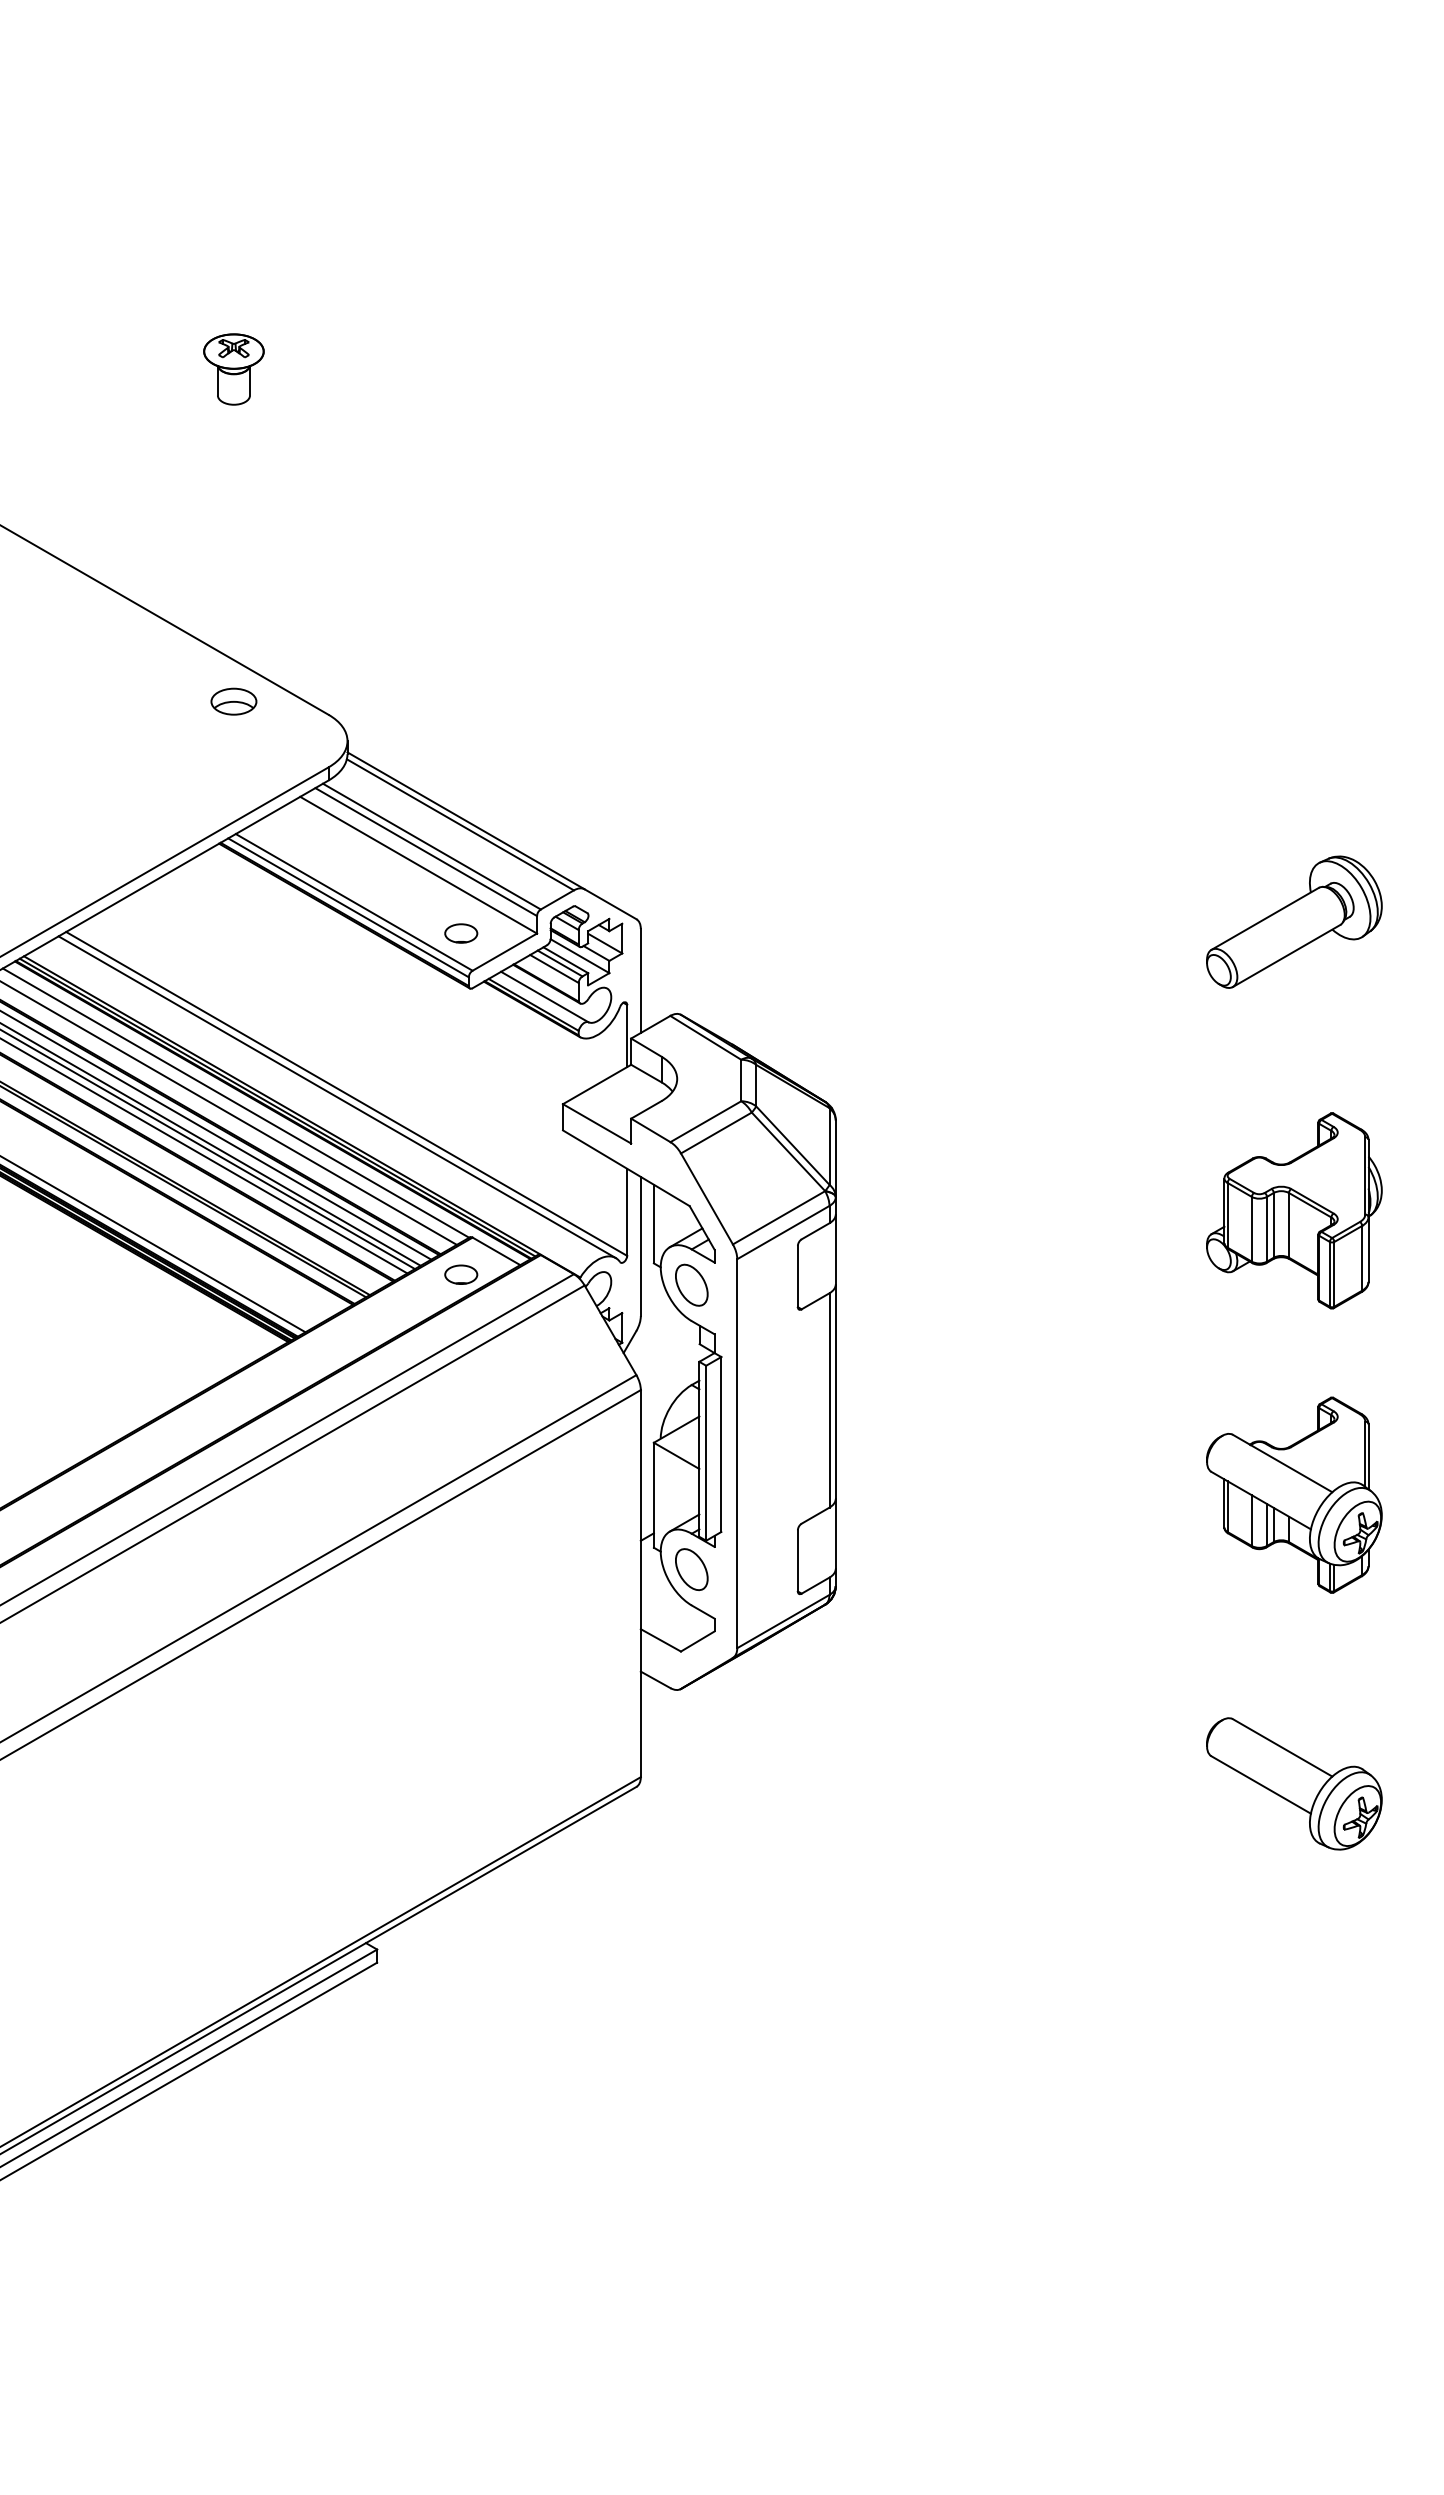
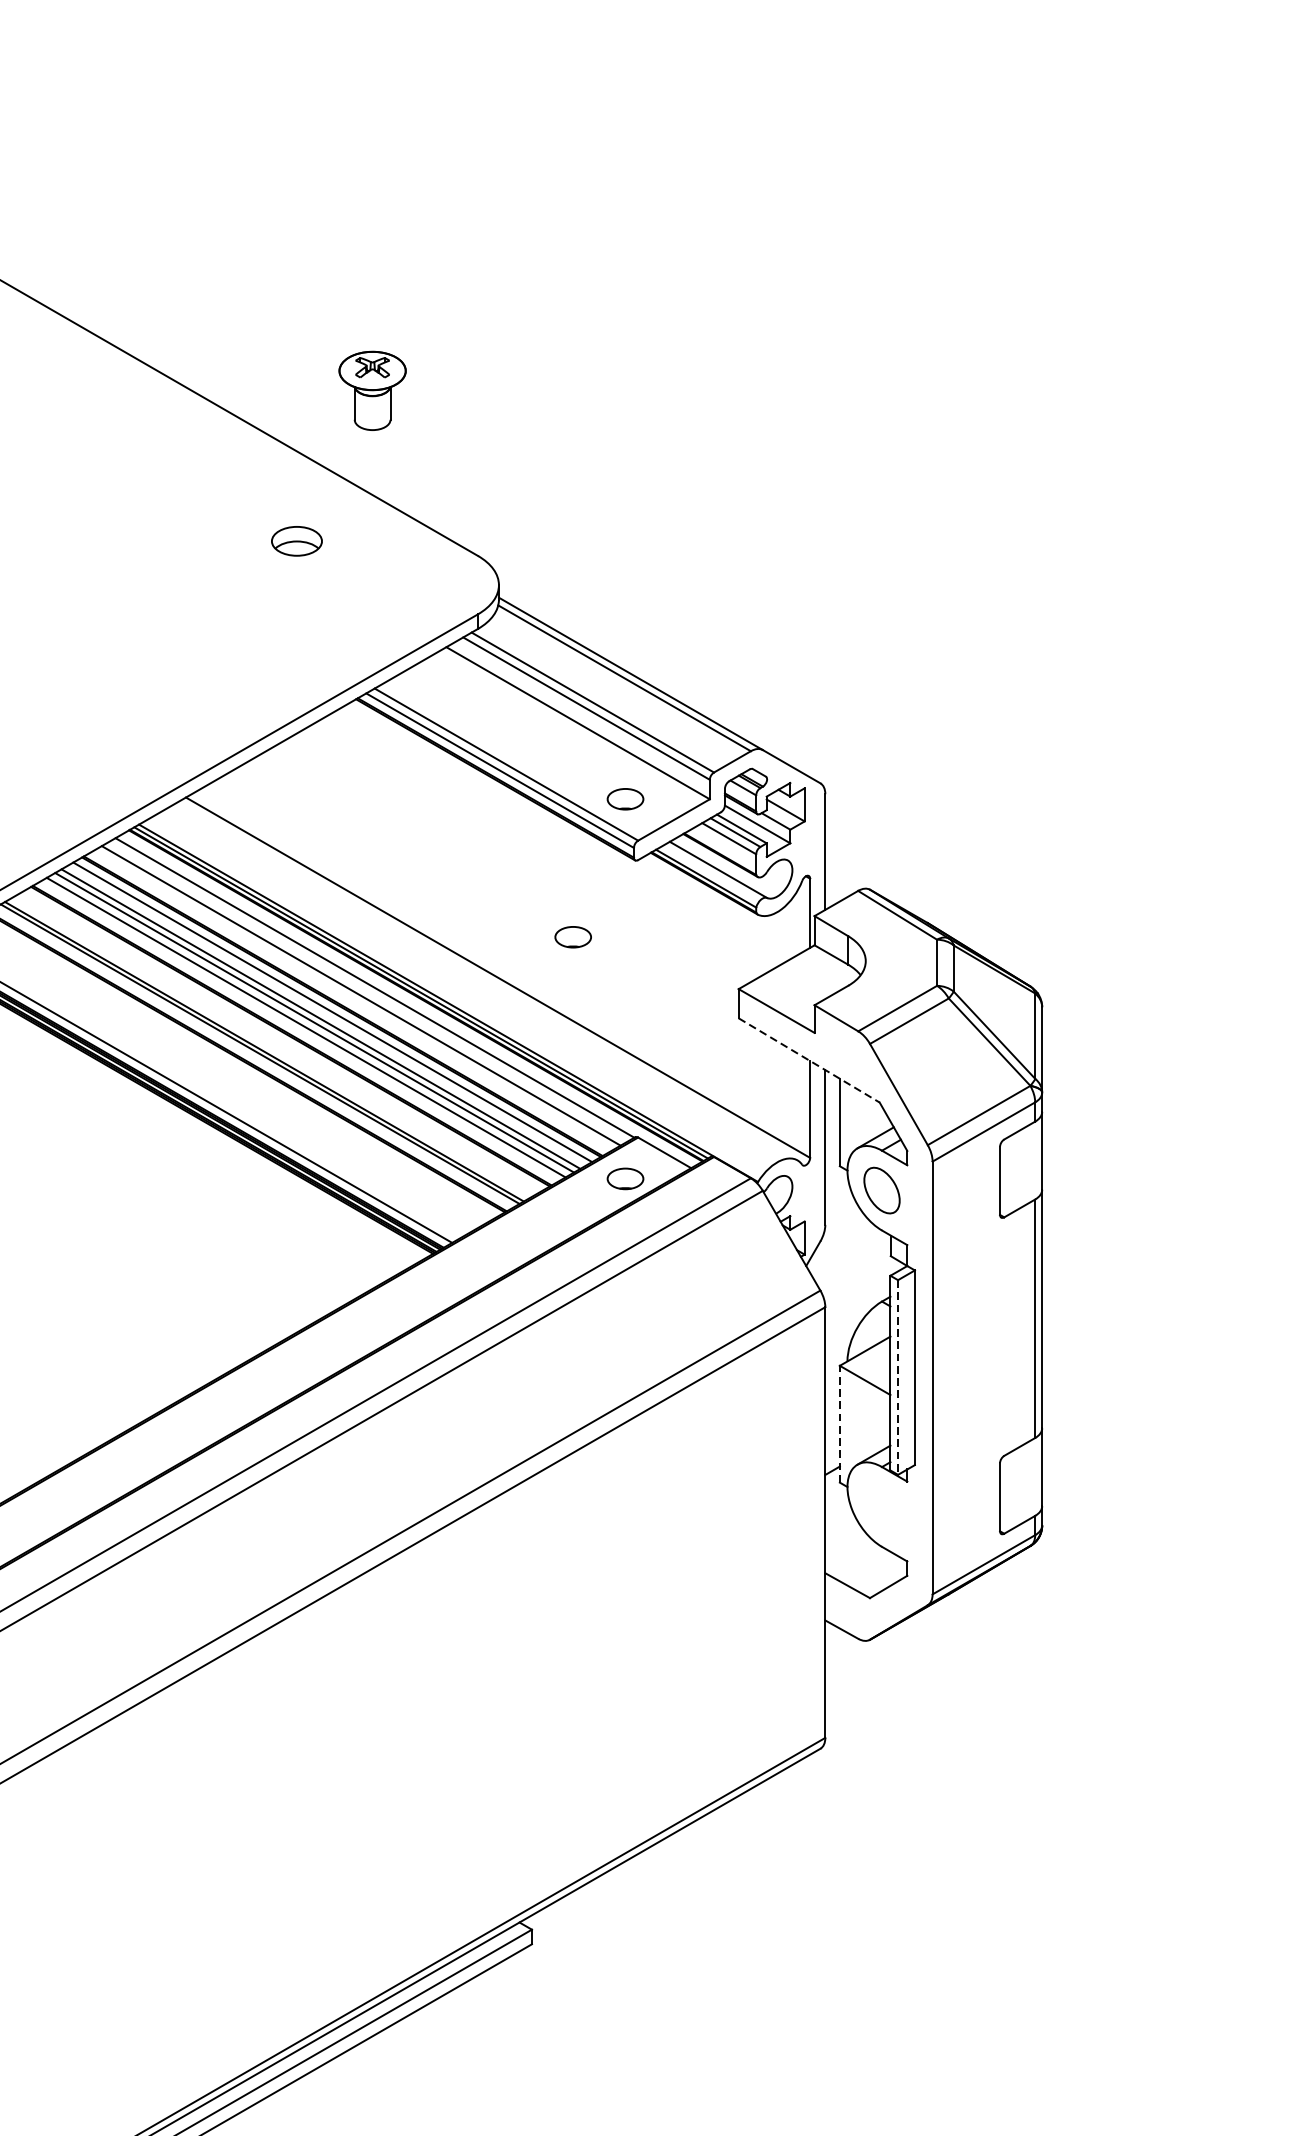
part: (233, 369) -> (372, 390), moved
part: (233, 701) -> (296, 541), moved
part: (414, 1057) -> (573, 937), added
line: (336, 1097) -> (486, 981), removed
line: (626, 1168) -> (809, 1060), solid -> dashed
line: (706, 1453) -> (898, 1377), solid -> dashed
line: (653, 1494) -> (839, 1423), solid -> dashed
part: (691, 1569) -> (881, 1506), removed

